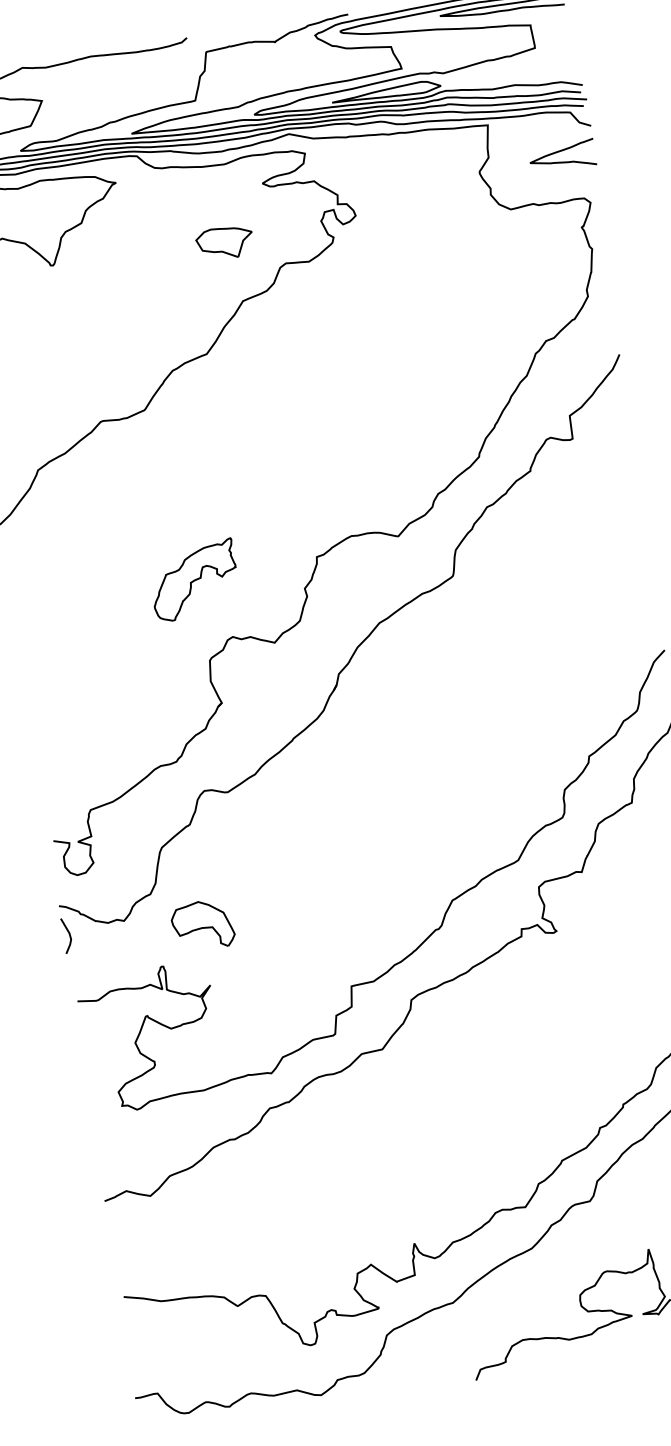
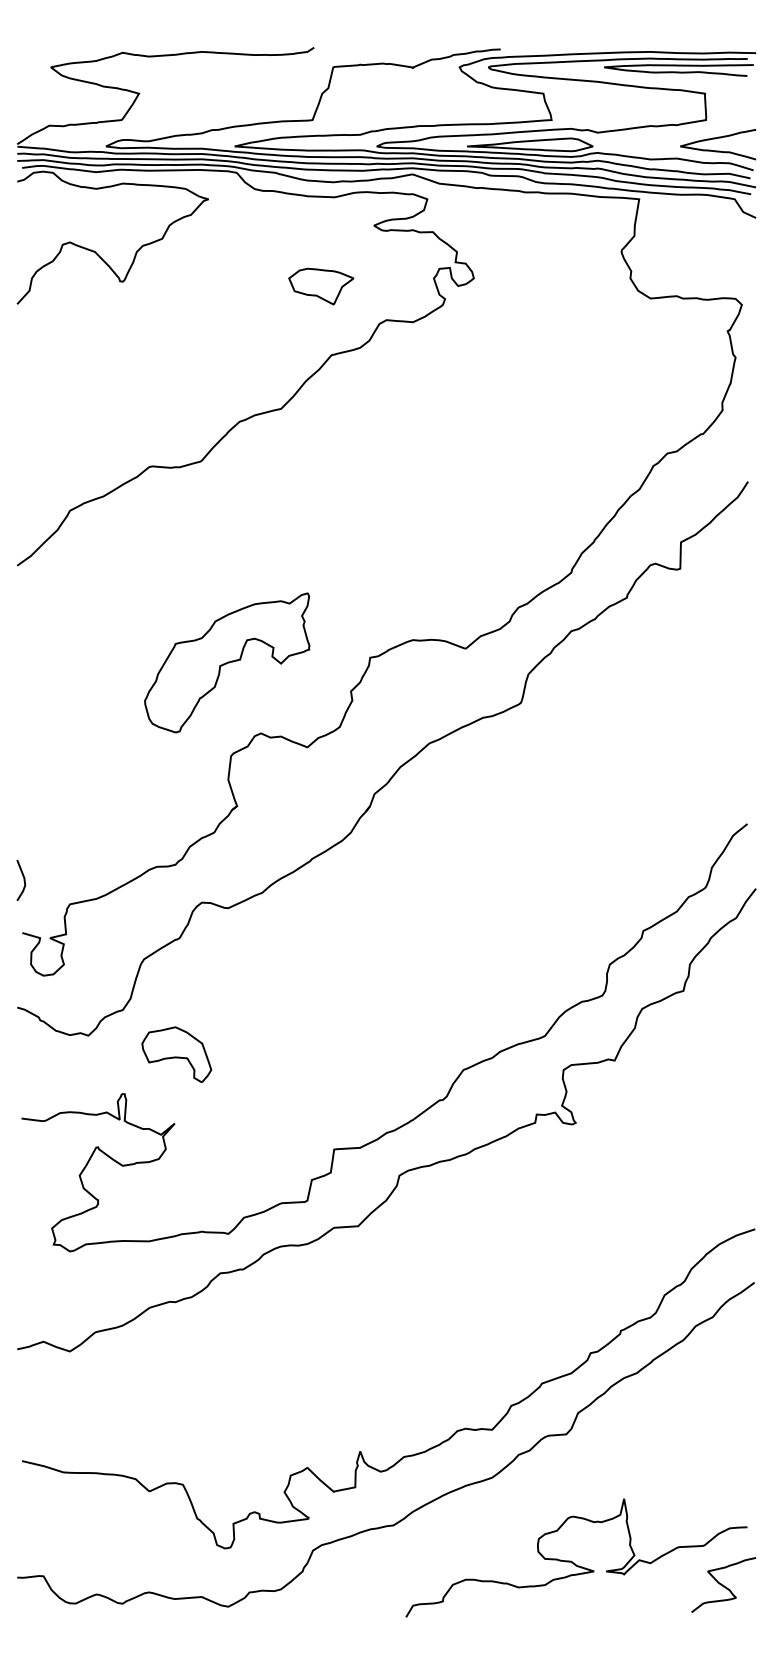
curve: (559, 152) -> (715, 139), moved
part: (194, 580) -> (227, 662), size x1.67
line: (69, 935) -> (23, 880), moved

